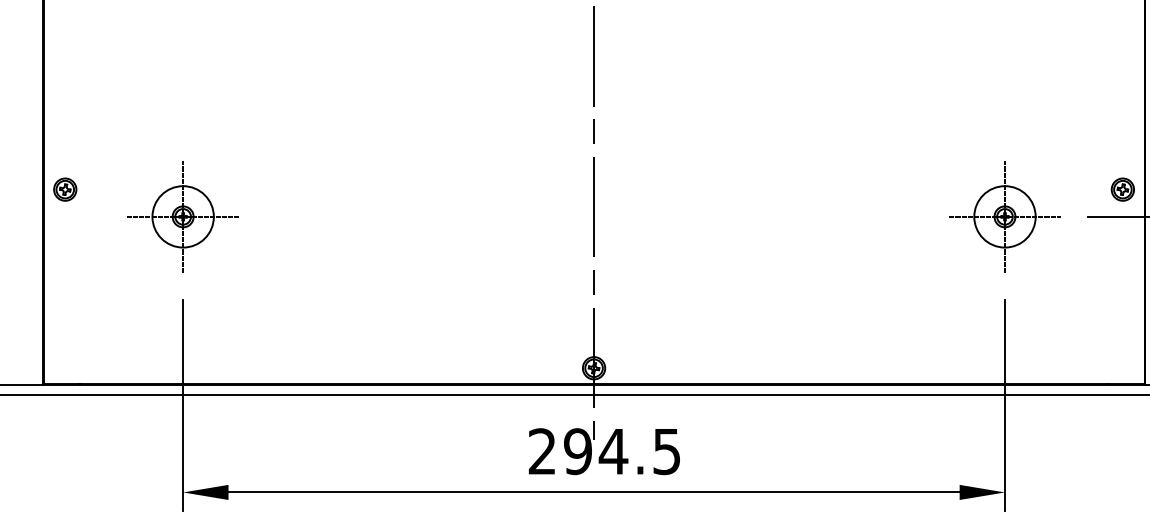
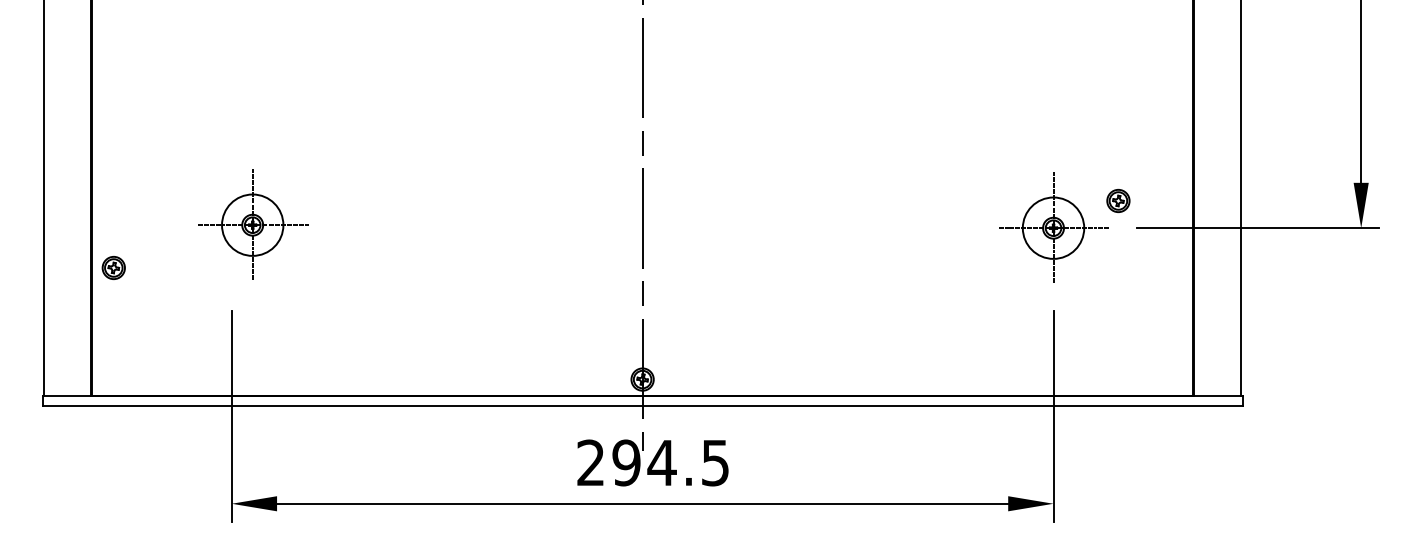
part: (64, 189) -> (113, 267), moved
part: (1122, 189) -> (1118, 200), moved
part: (183, 216) -> (253, 224), moved

